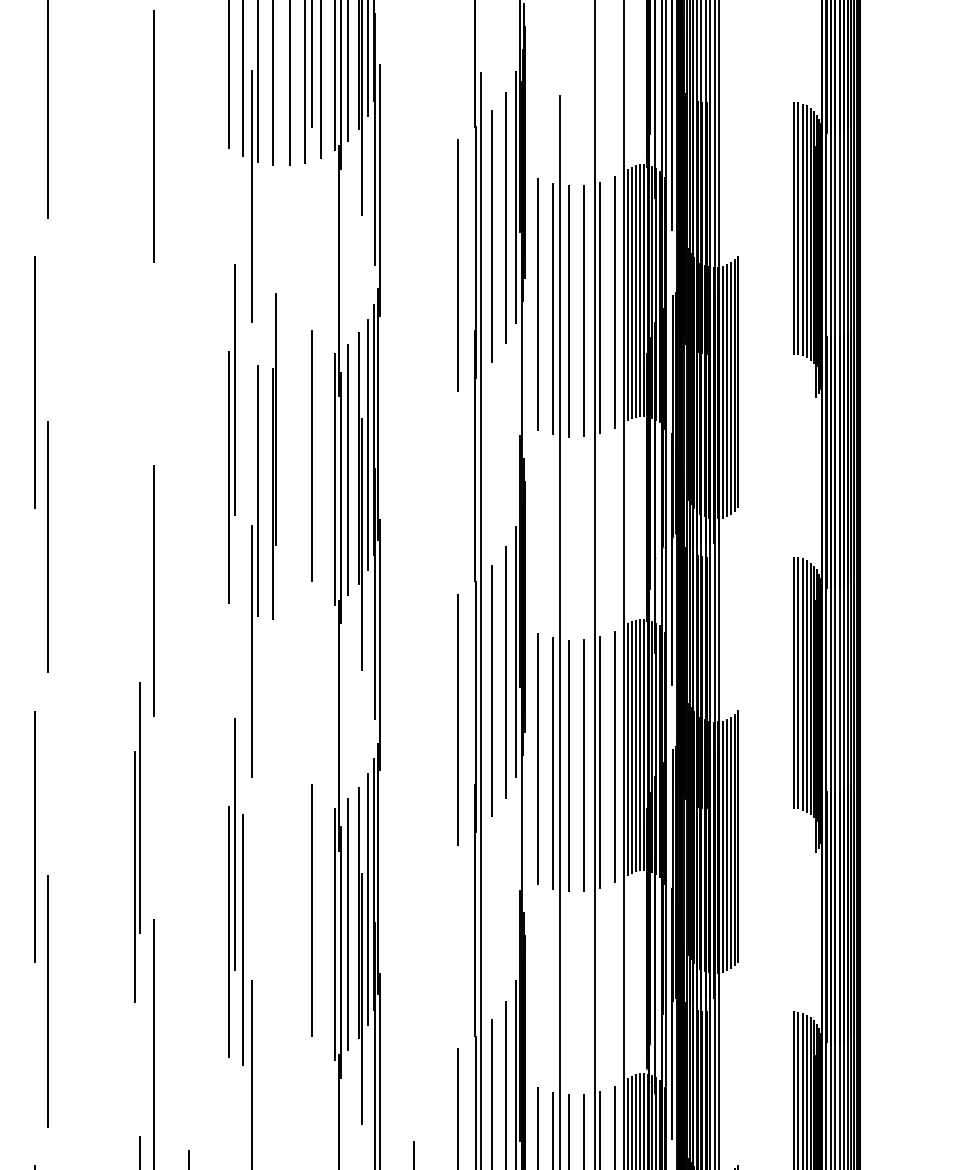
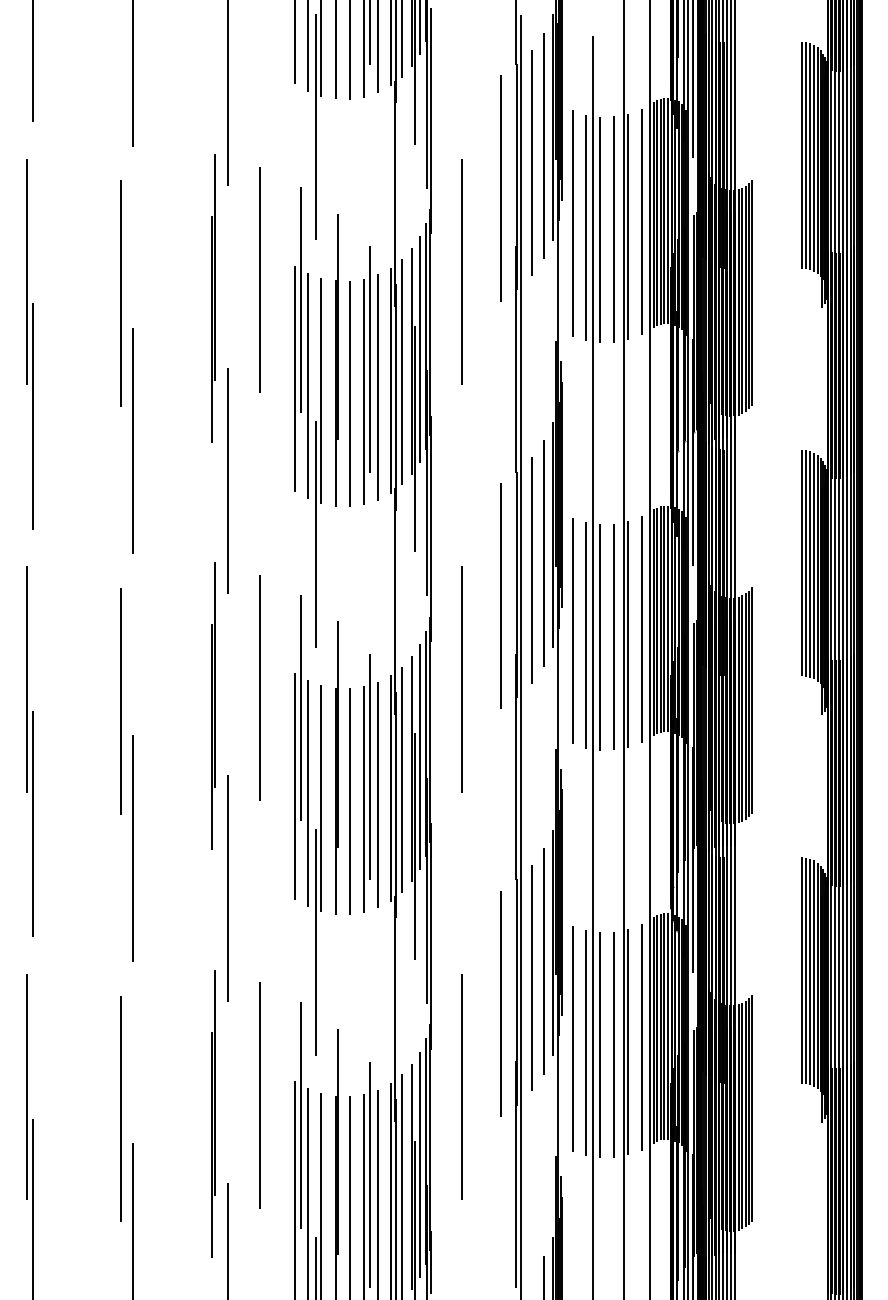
line: (413, 357) -> (461, 271), added
line: (188, 366) -> (259, 279), added
part: (137, 387) -> (213, 298), added
line: (242, 484) -> (307, 385), added
line: (321, 487) -> (378, 387), added
line: (305, 491) -> (364, 391), added
line: (290, 493) -> (350, 393), added
line: (413, 812) -> (461, 679), added
line: (188, 821) -> (259, 687), added
line: (274, 910) -> (336, 767), added
line: (321, 940) -> (378, 794), added
line: (257, 945) -> (321, 798), added
line: (305, 946) -> (364, 799), added
line: (290, 948) -> (350, 801), added

